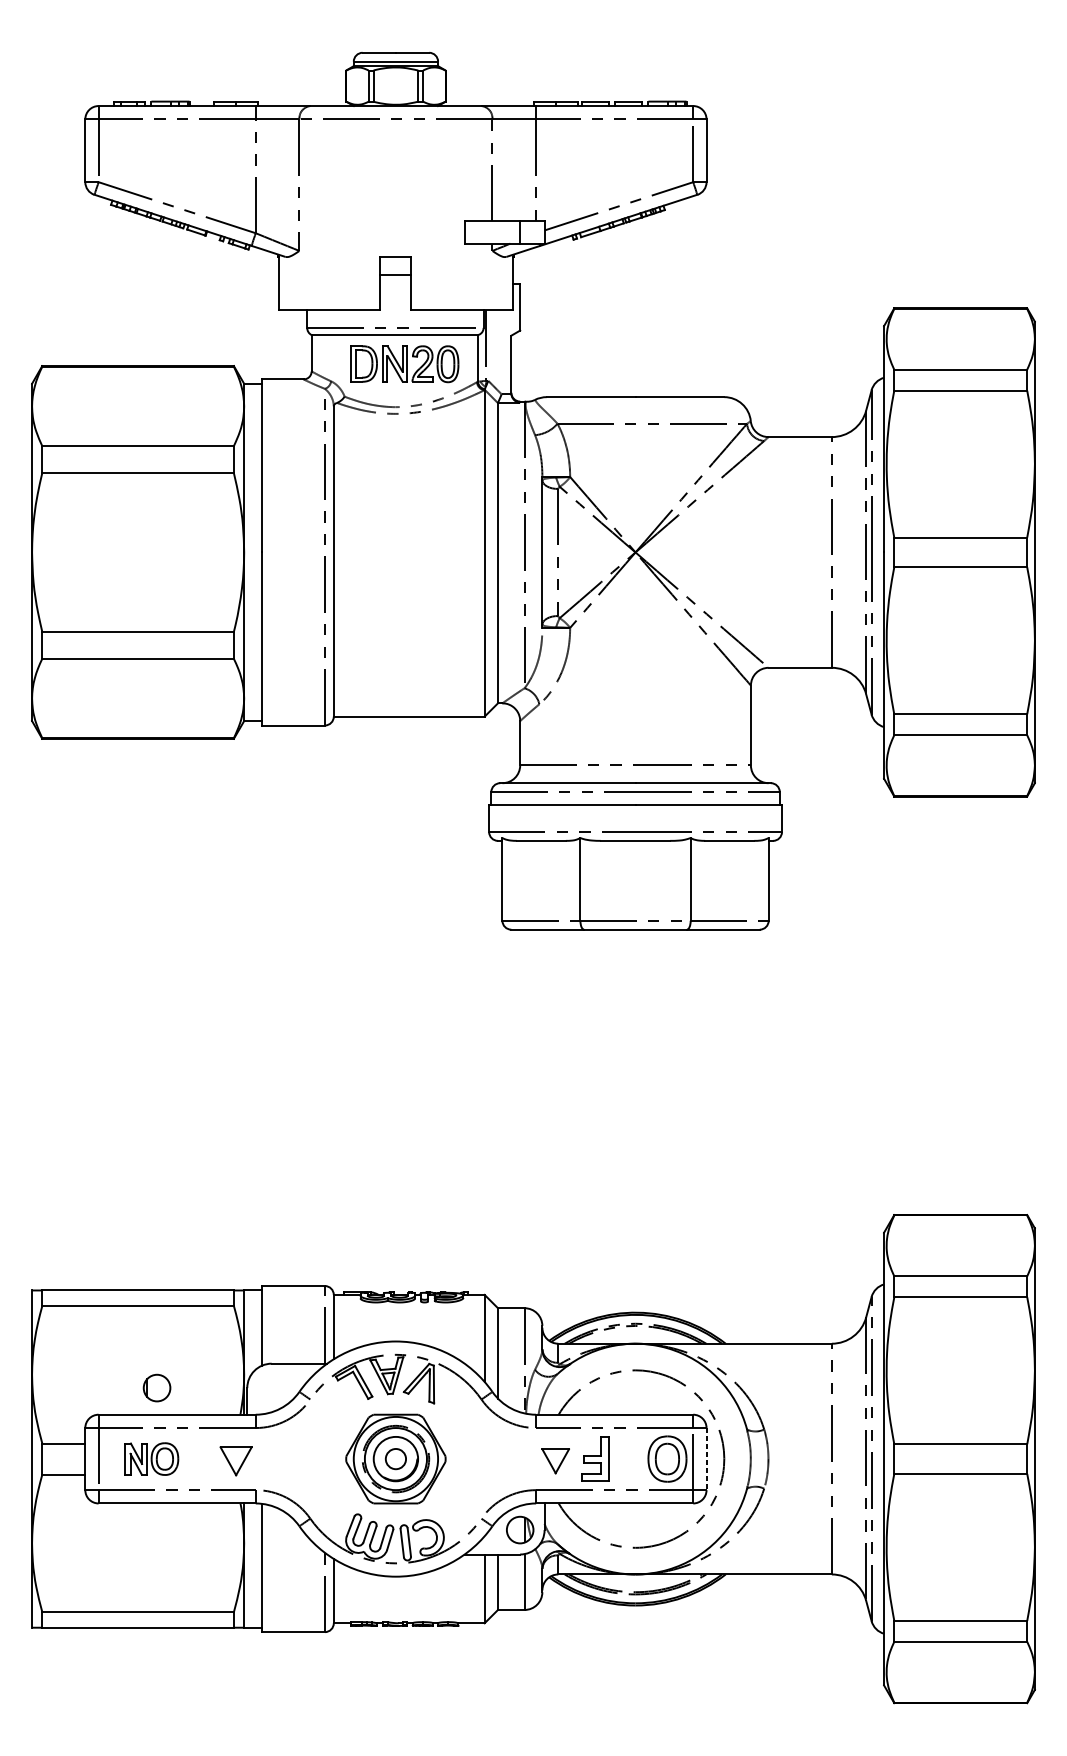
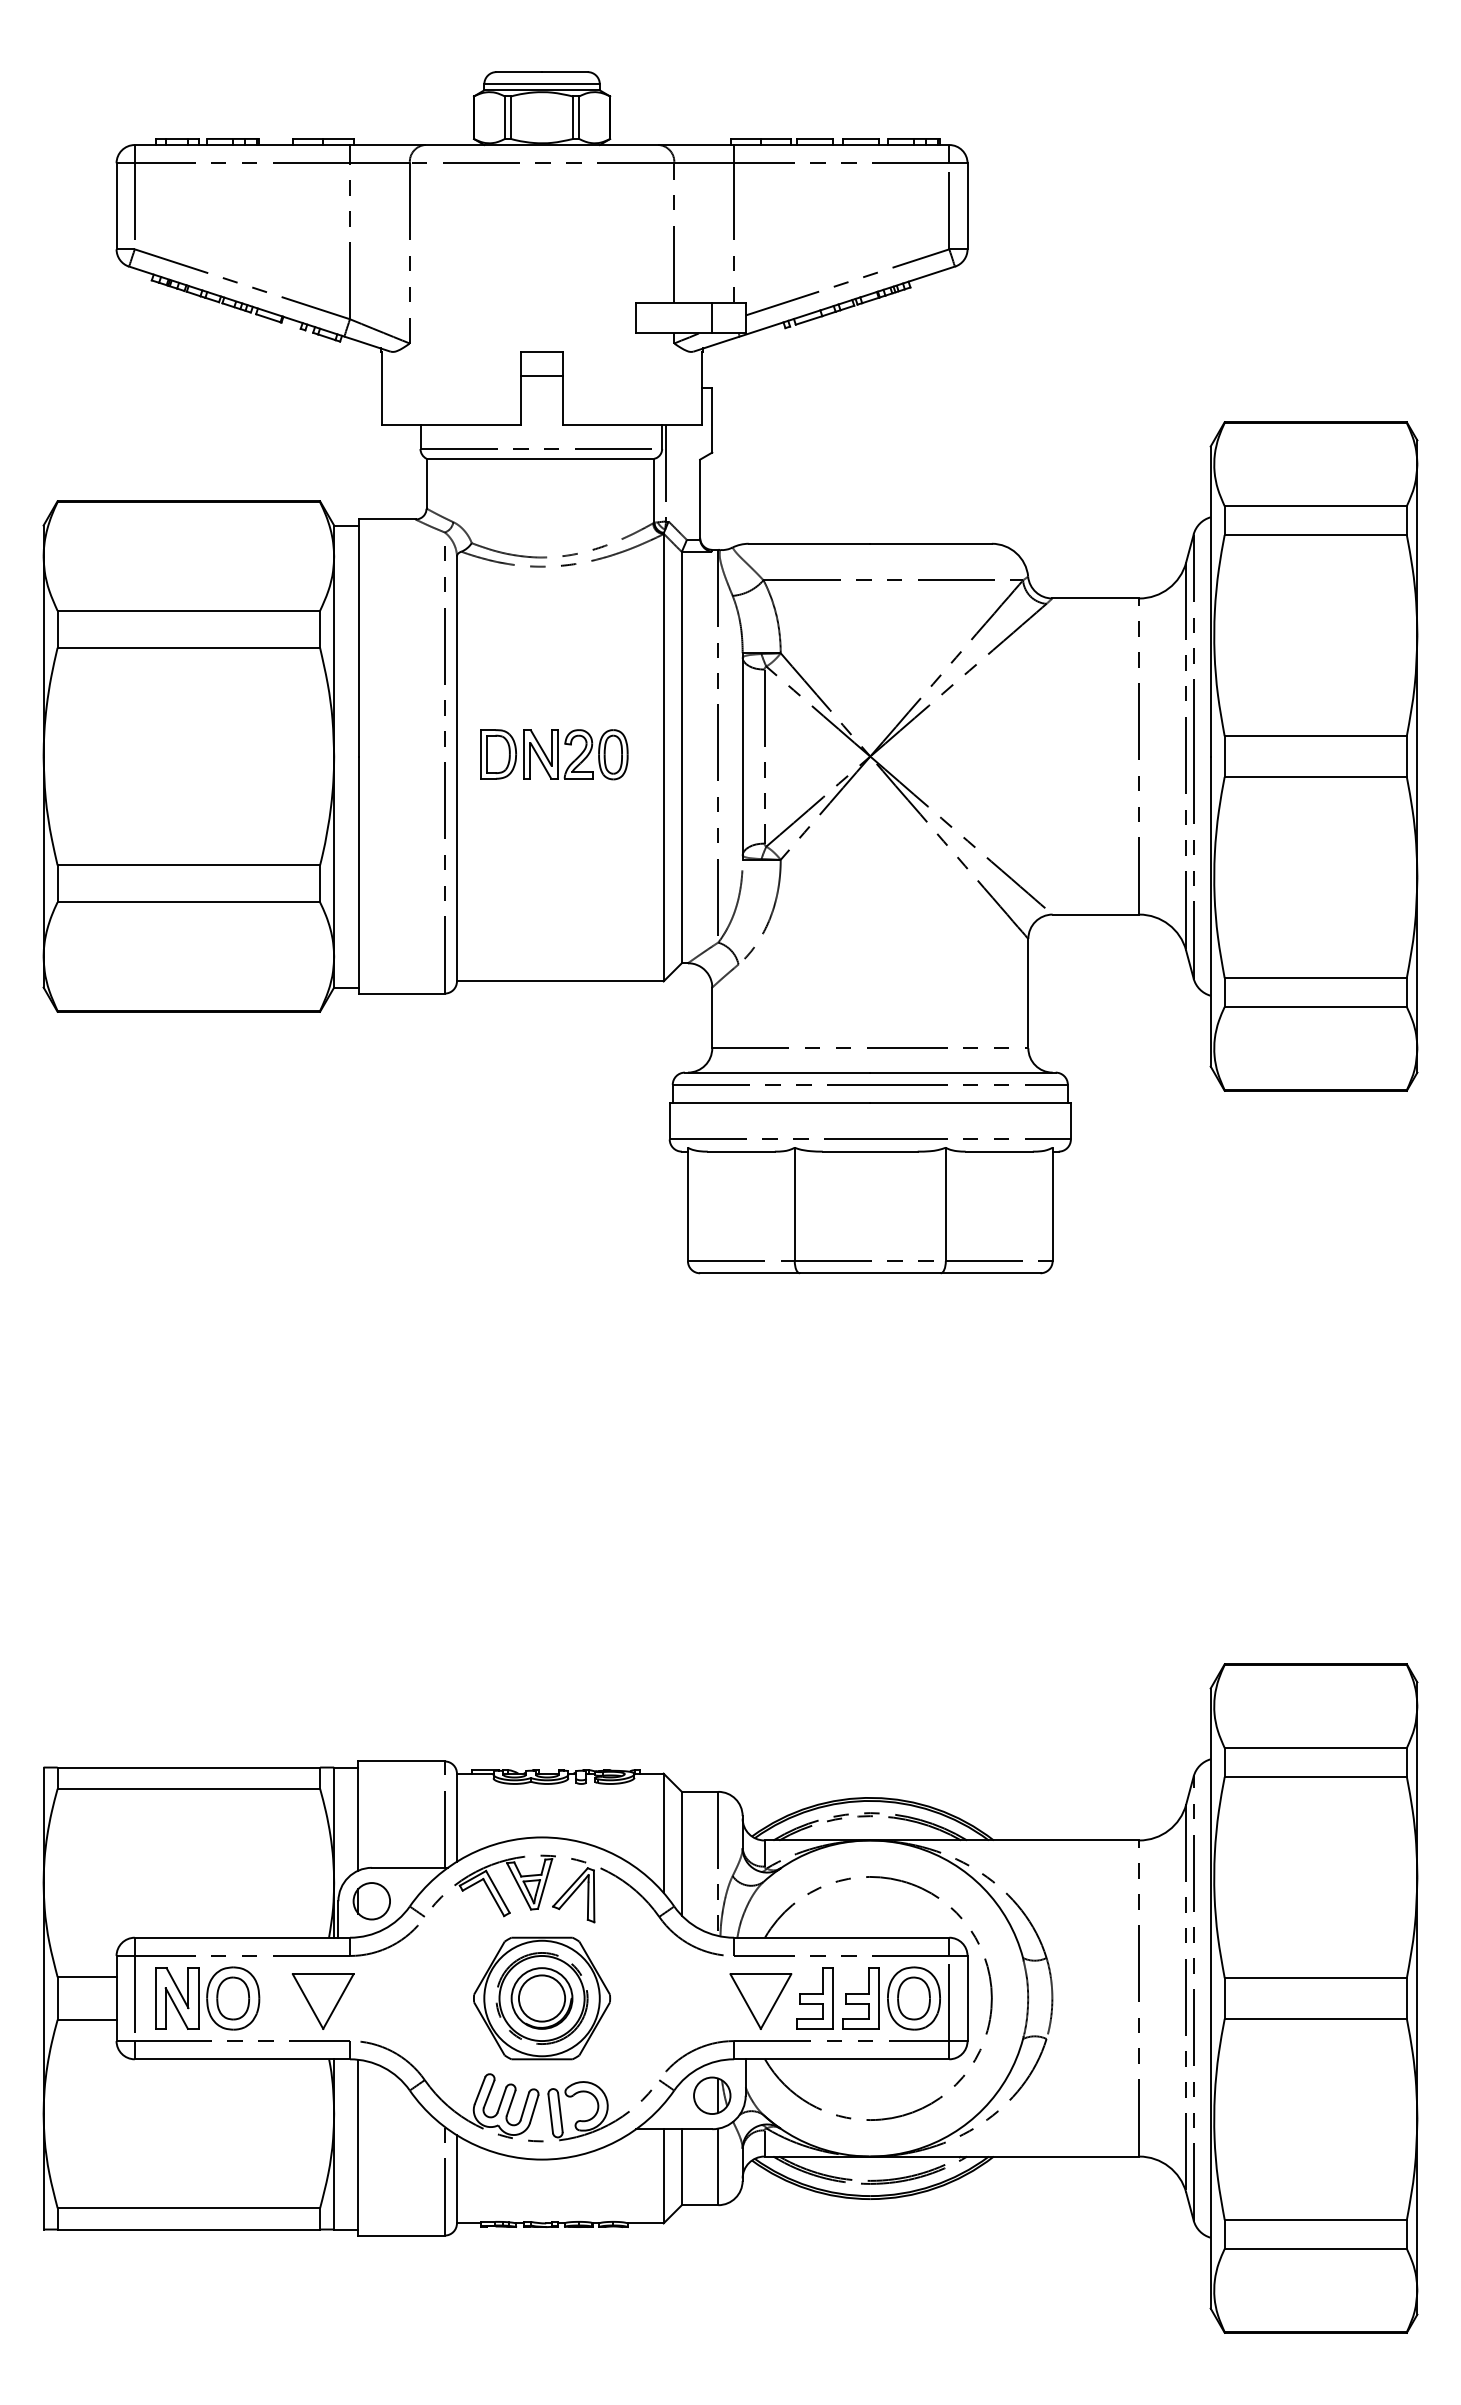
part: (405, 364) -> (554, 754), moved
part: (156, 1388) -> (371, 1901), moved
part: (151, 1459) -> (207, 1998), size x1.43
circle: (395, 1459) -> (541, 1998), size x1.67
part: (628, 1459) -> (860, 1998), added
line: (706, 1459) -> (967, 1998), dashed -> solid
part: (235, 1461) -> (322, 2001), size x1.43
part: (555, 1461) -> (760, 2001), size x1.67

